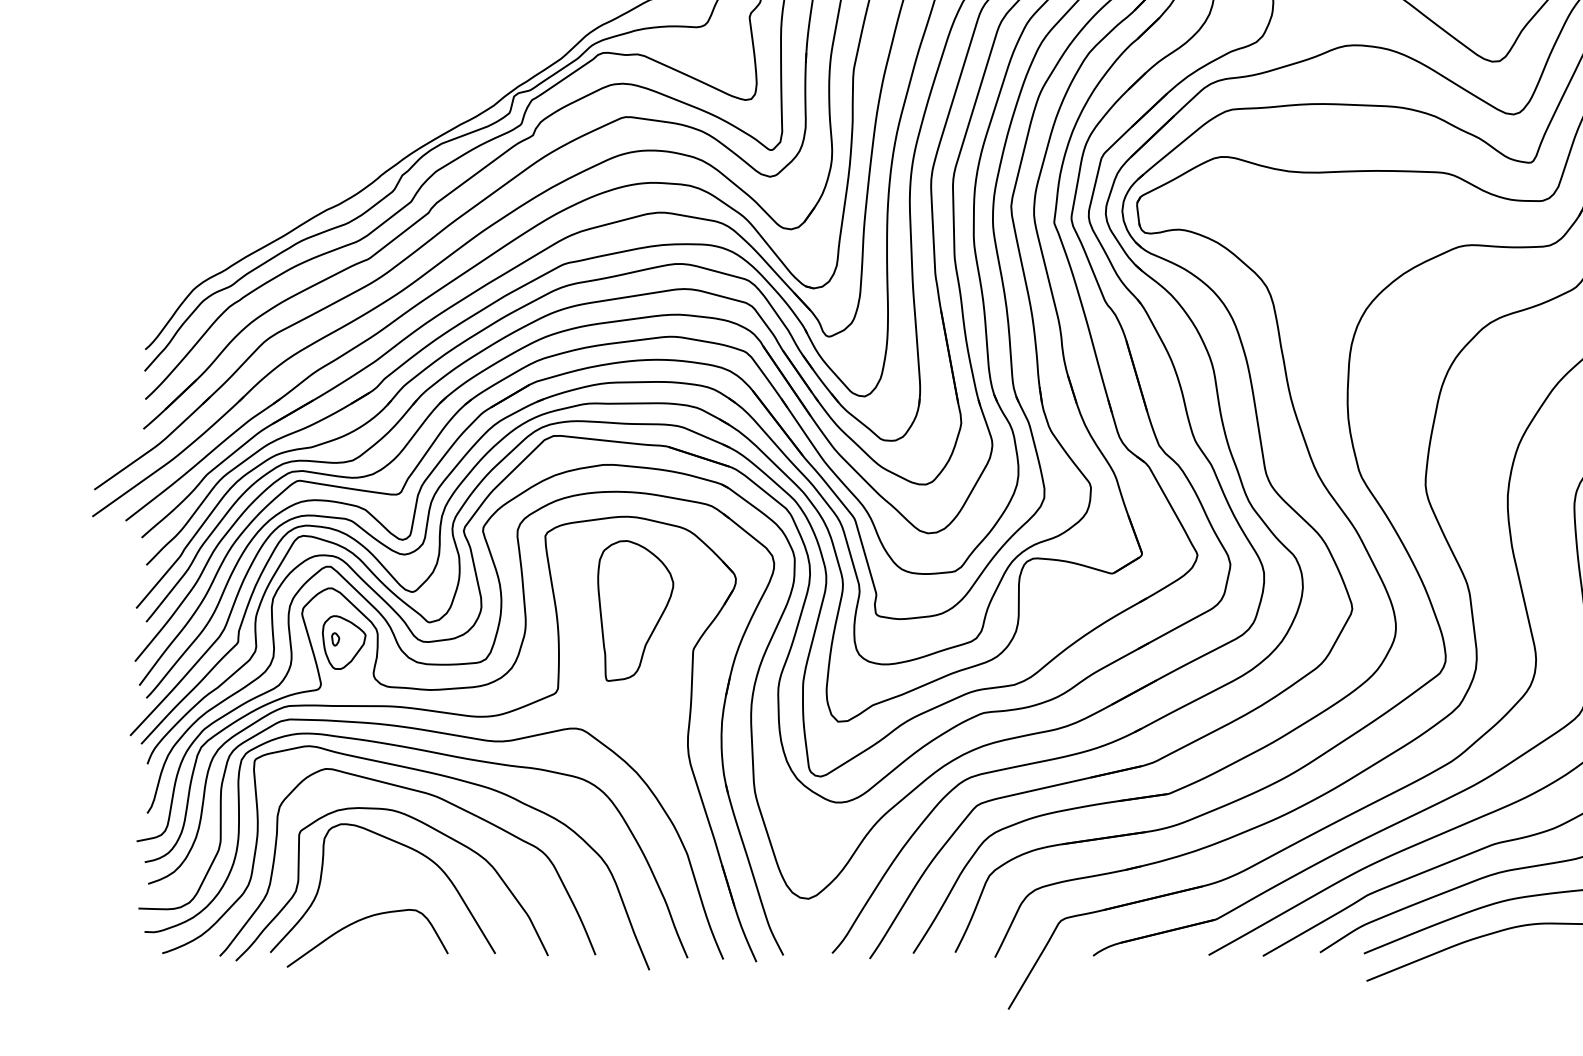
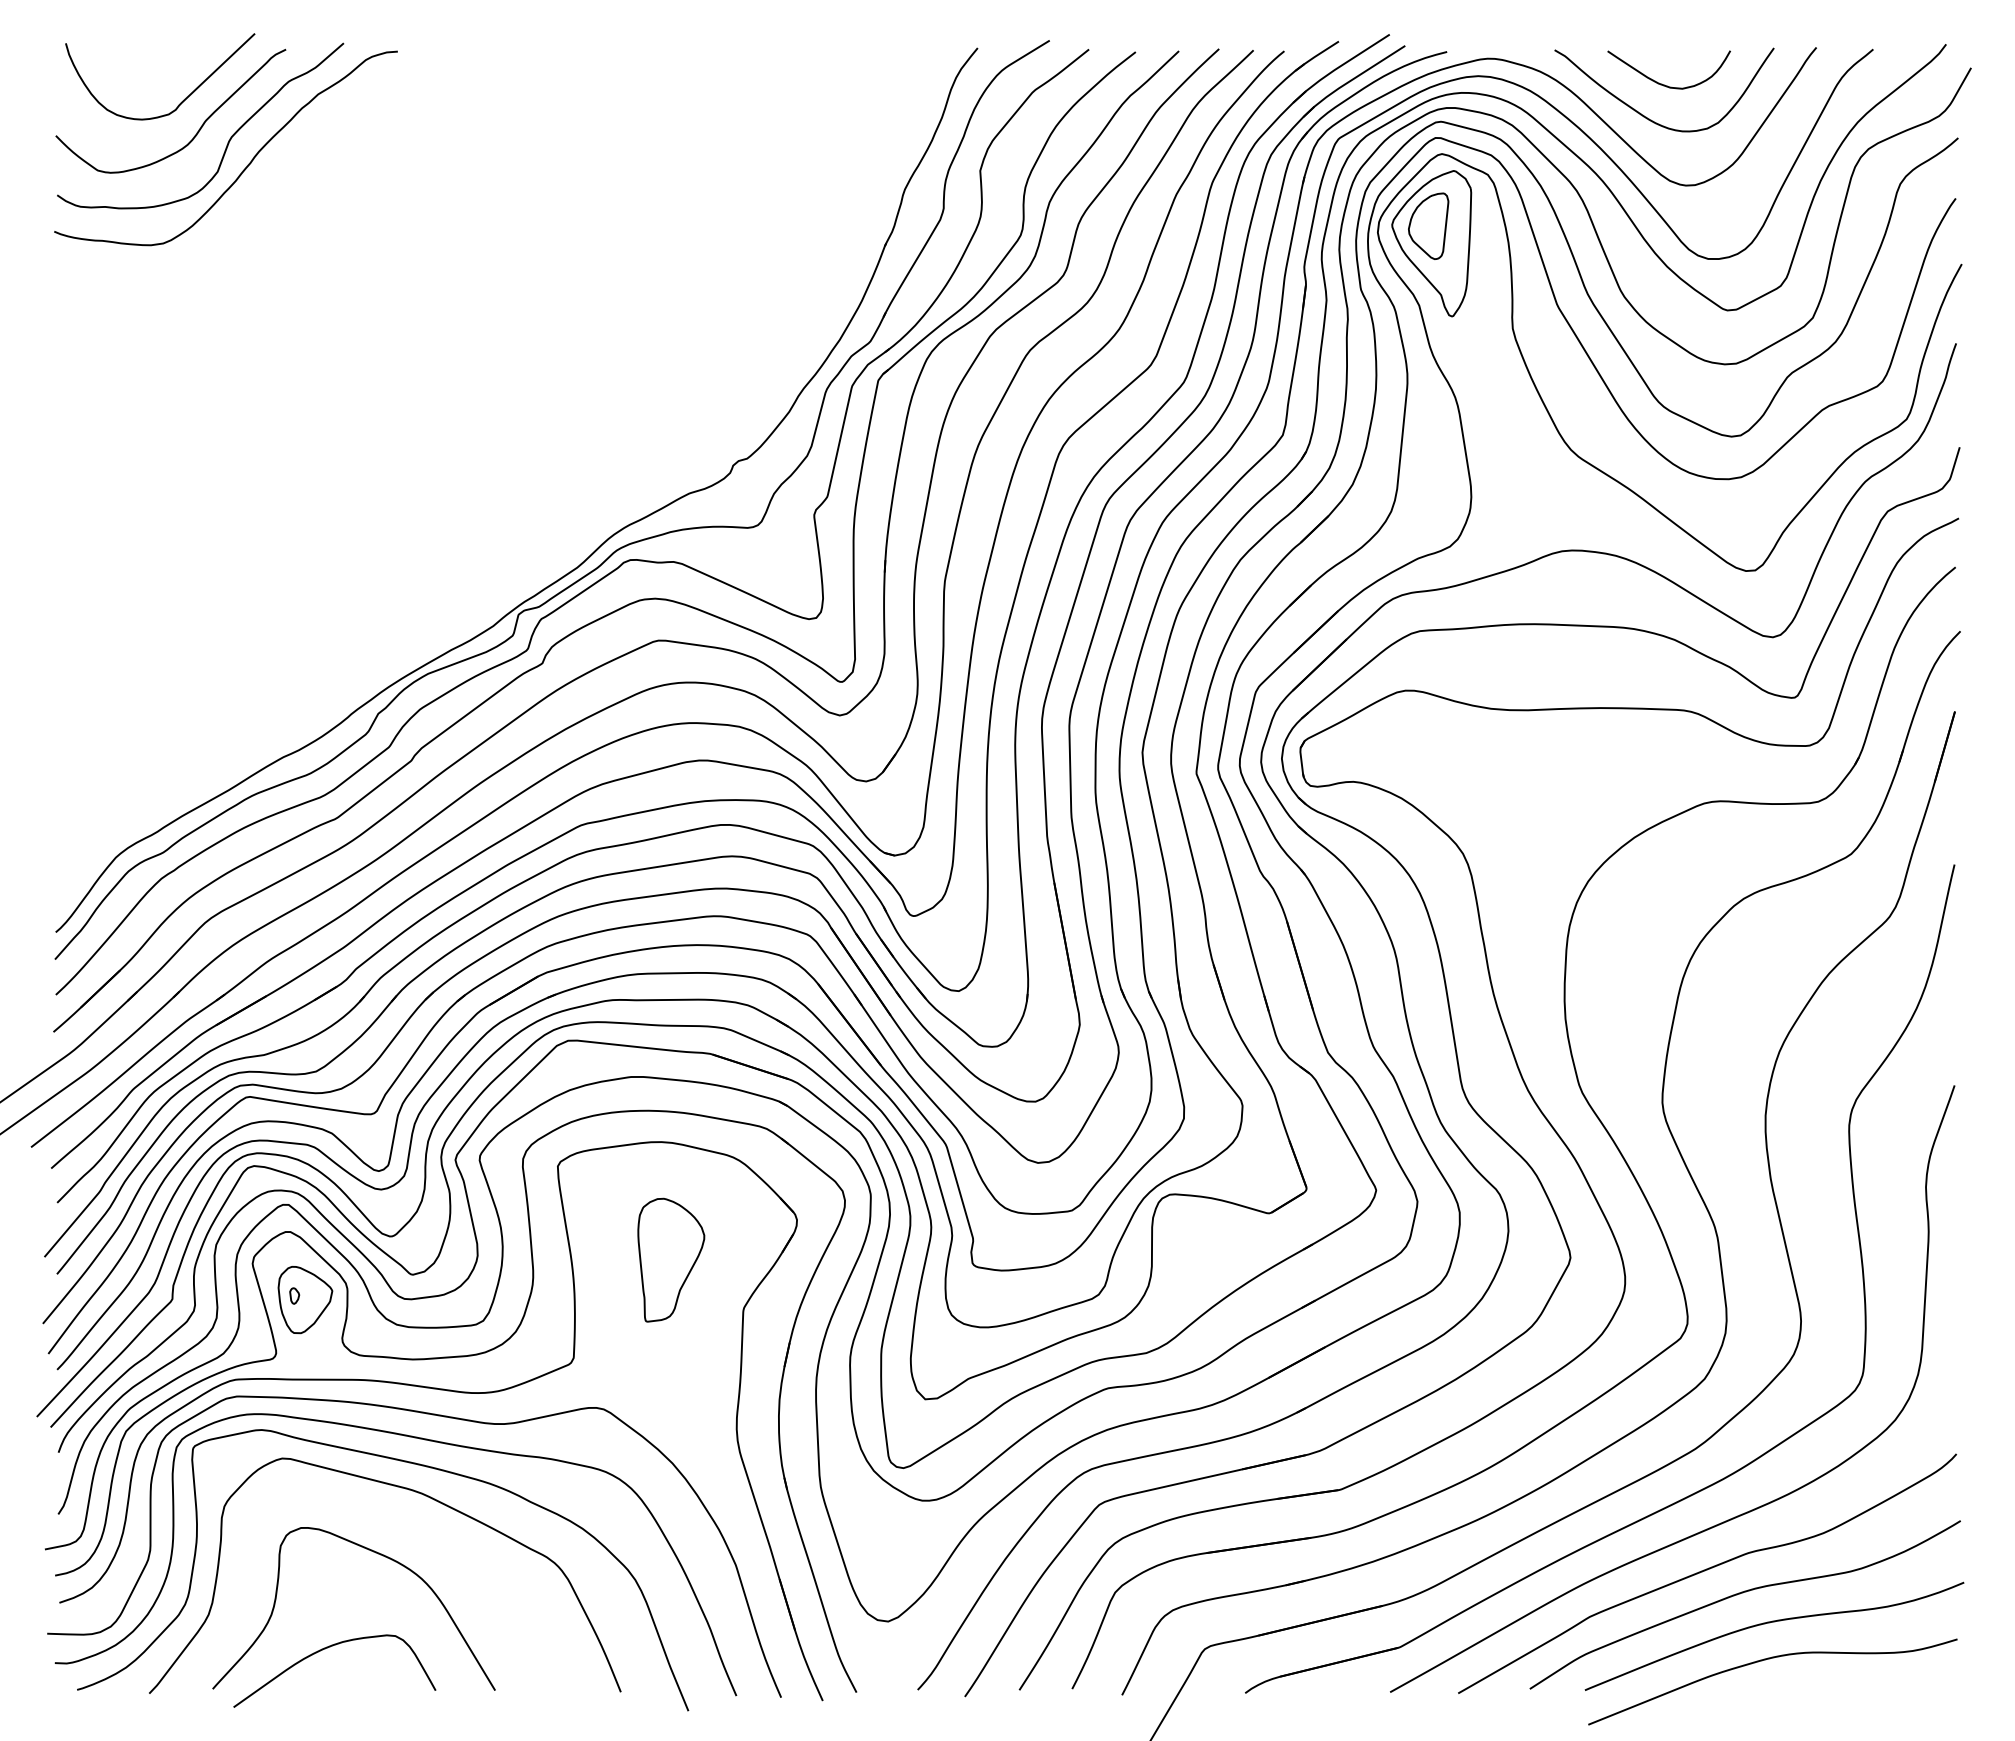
part: (635, 610) -> (671, 1259), size x0.7
curve: (421, 823) -> (402, 1526), removed

